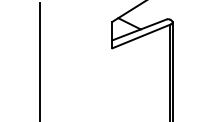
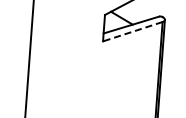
line: (140, 36) -> (131, 31), solid -> dashed

